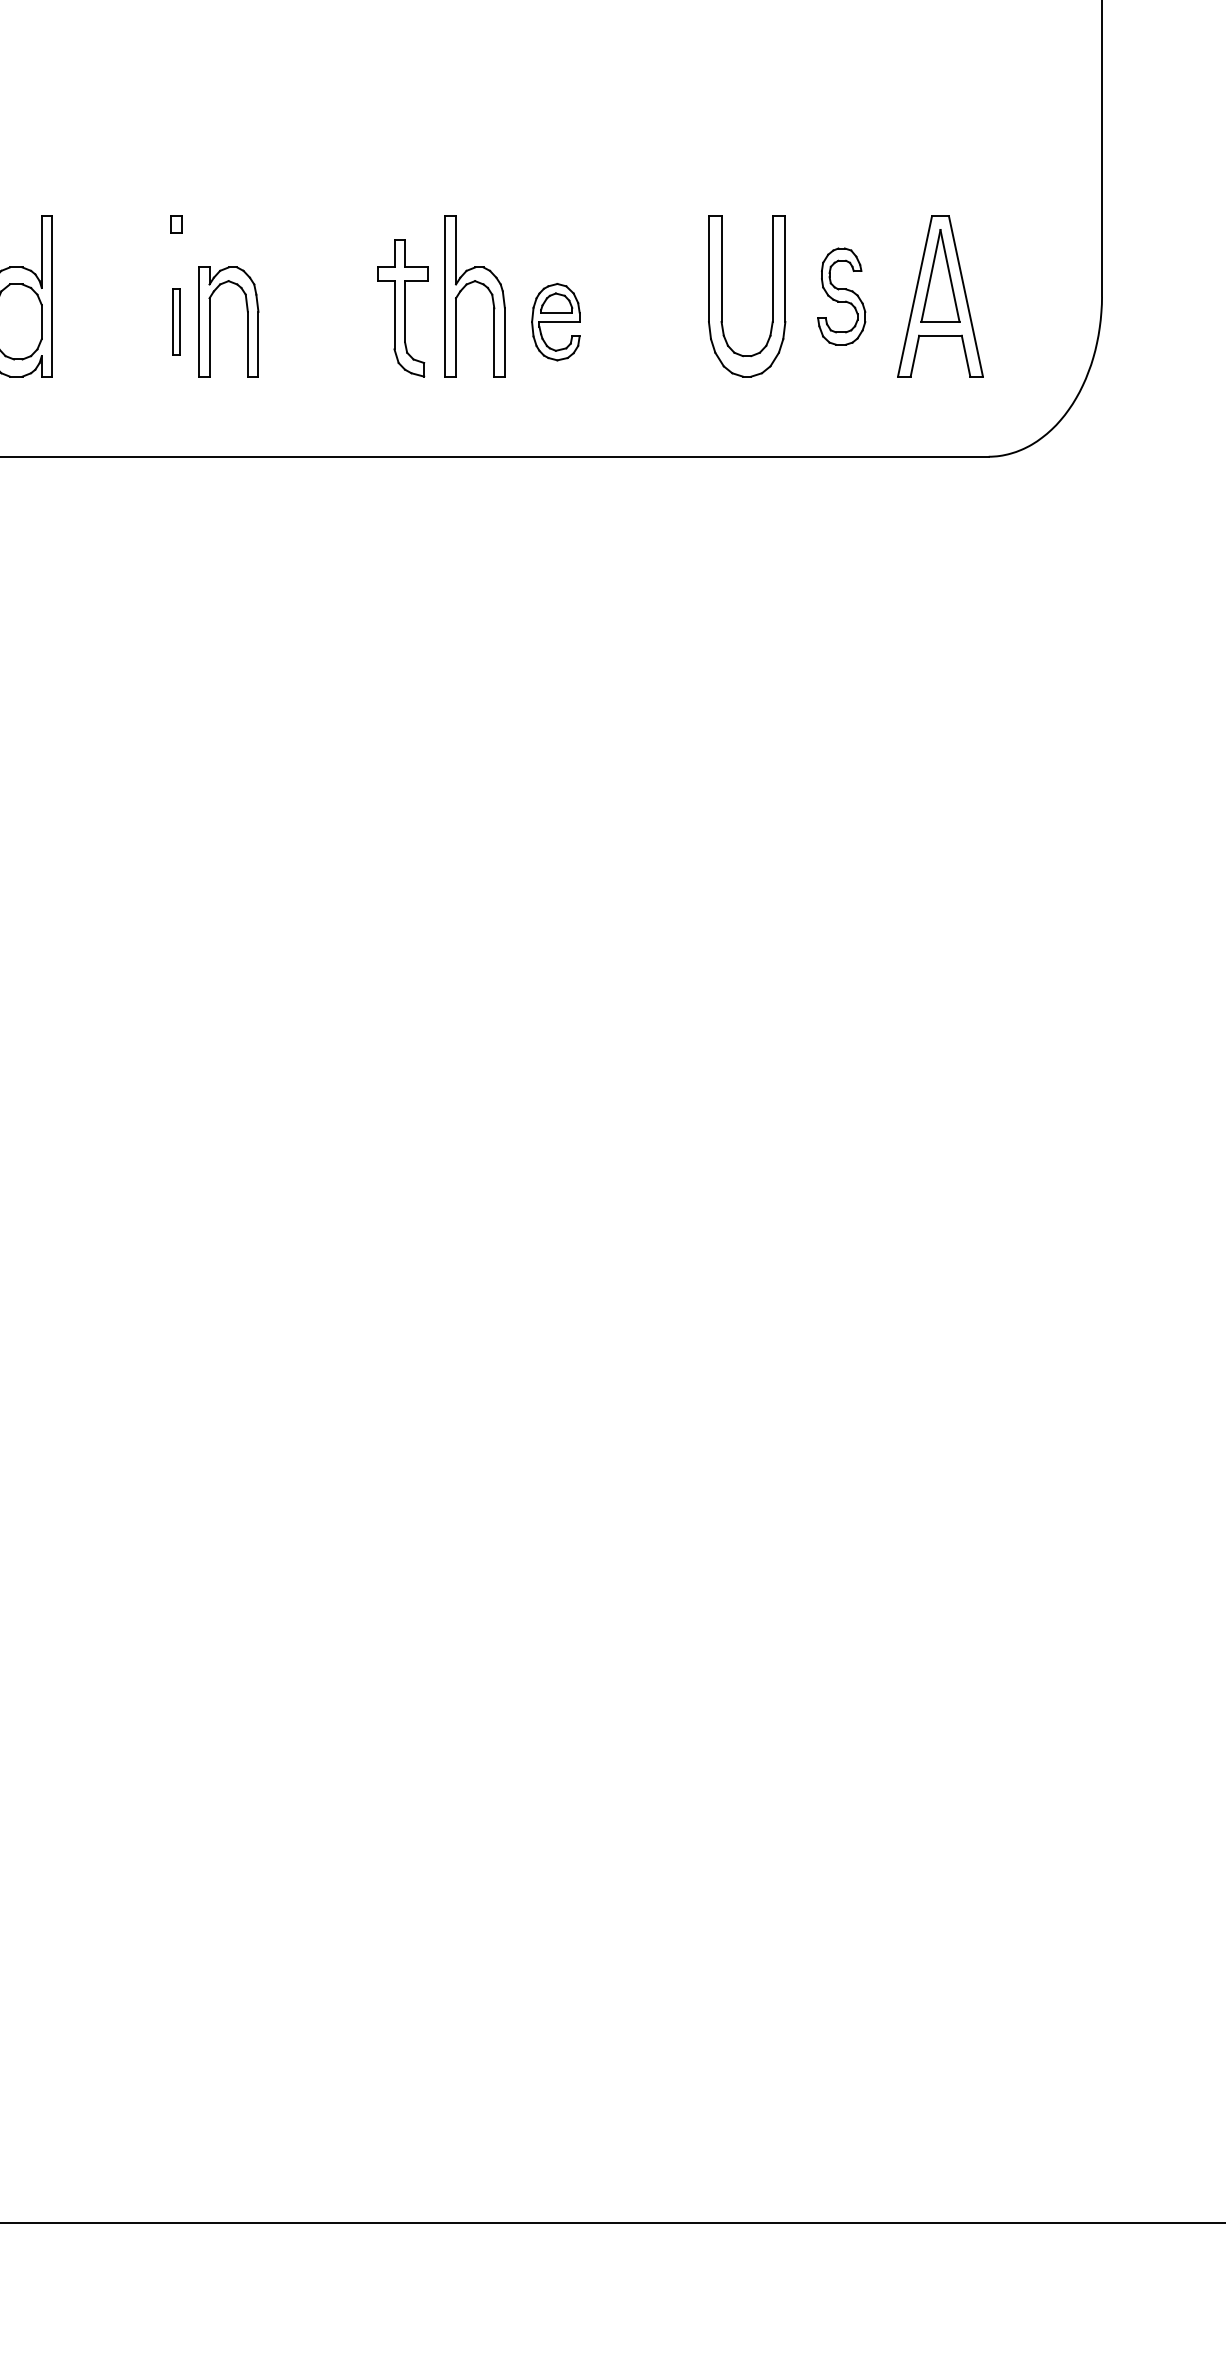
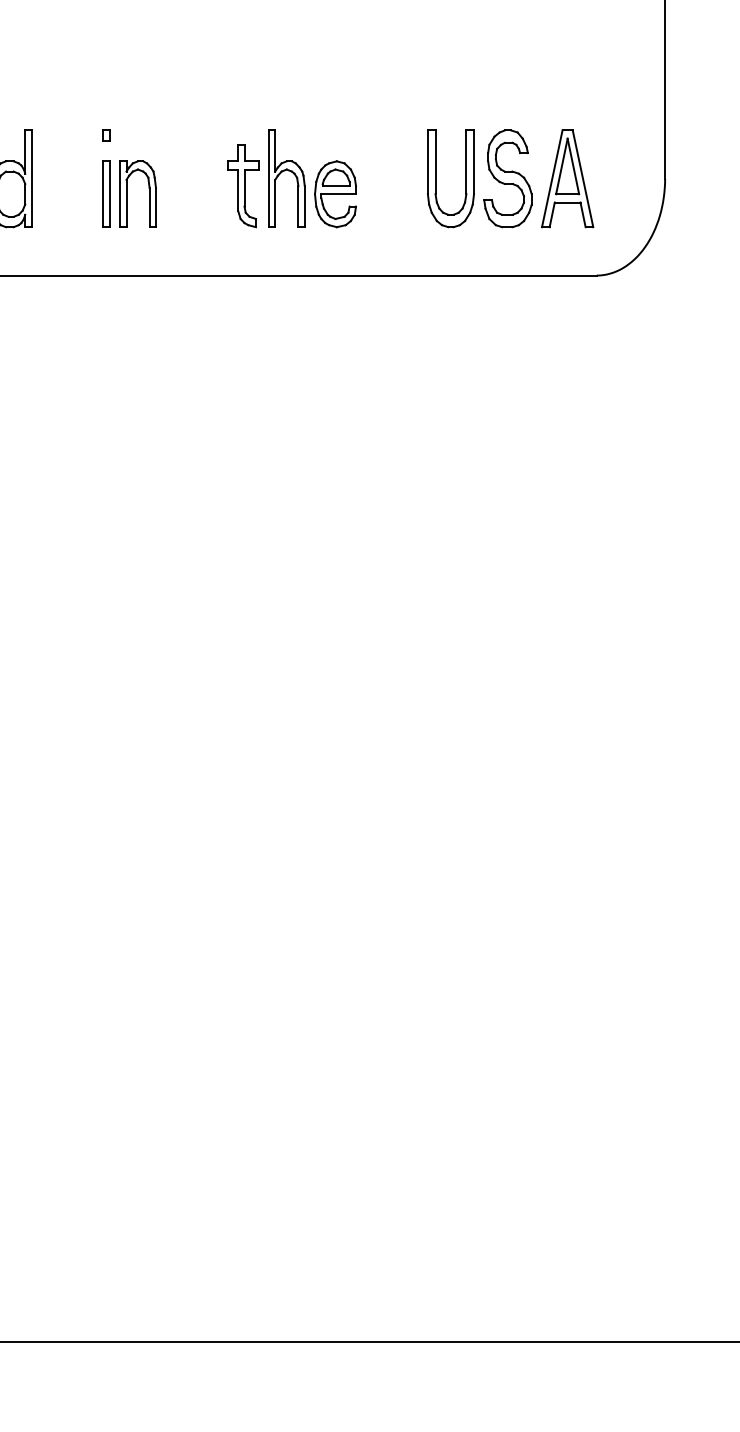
part: (840, 295) -> (507, 178), size x1.67
part: (176, 320) -> (106, 193), size x1.67
part: (555, 322) -> (335, 194), size x1.43

